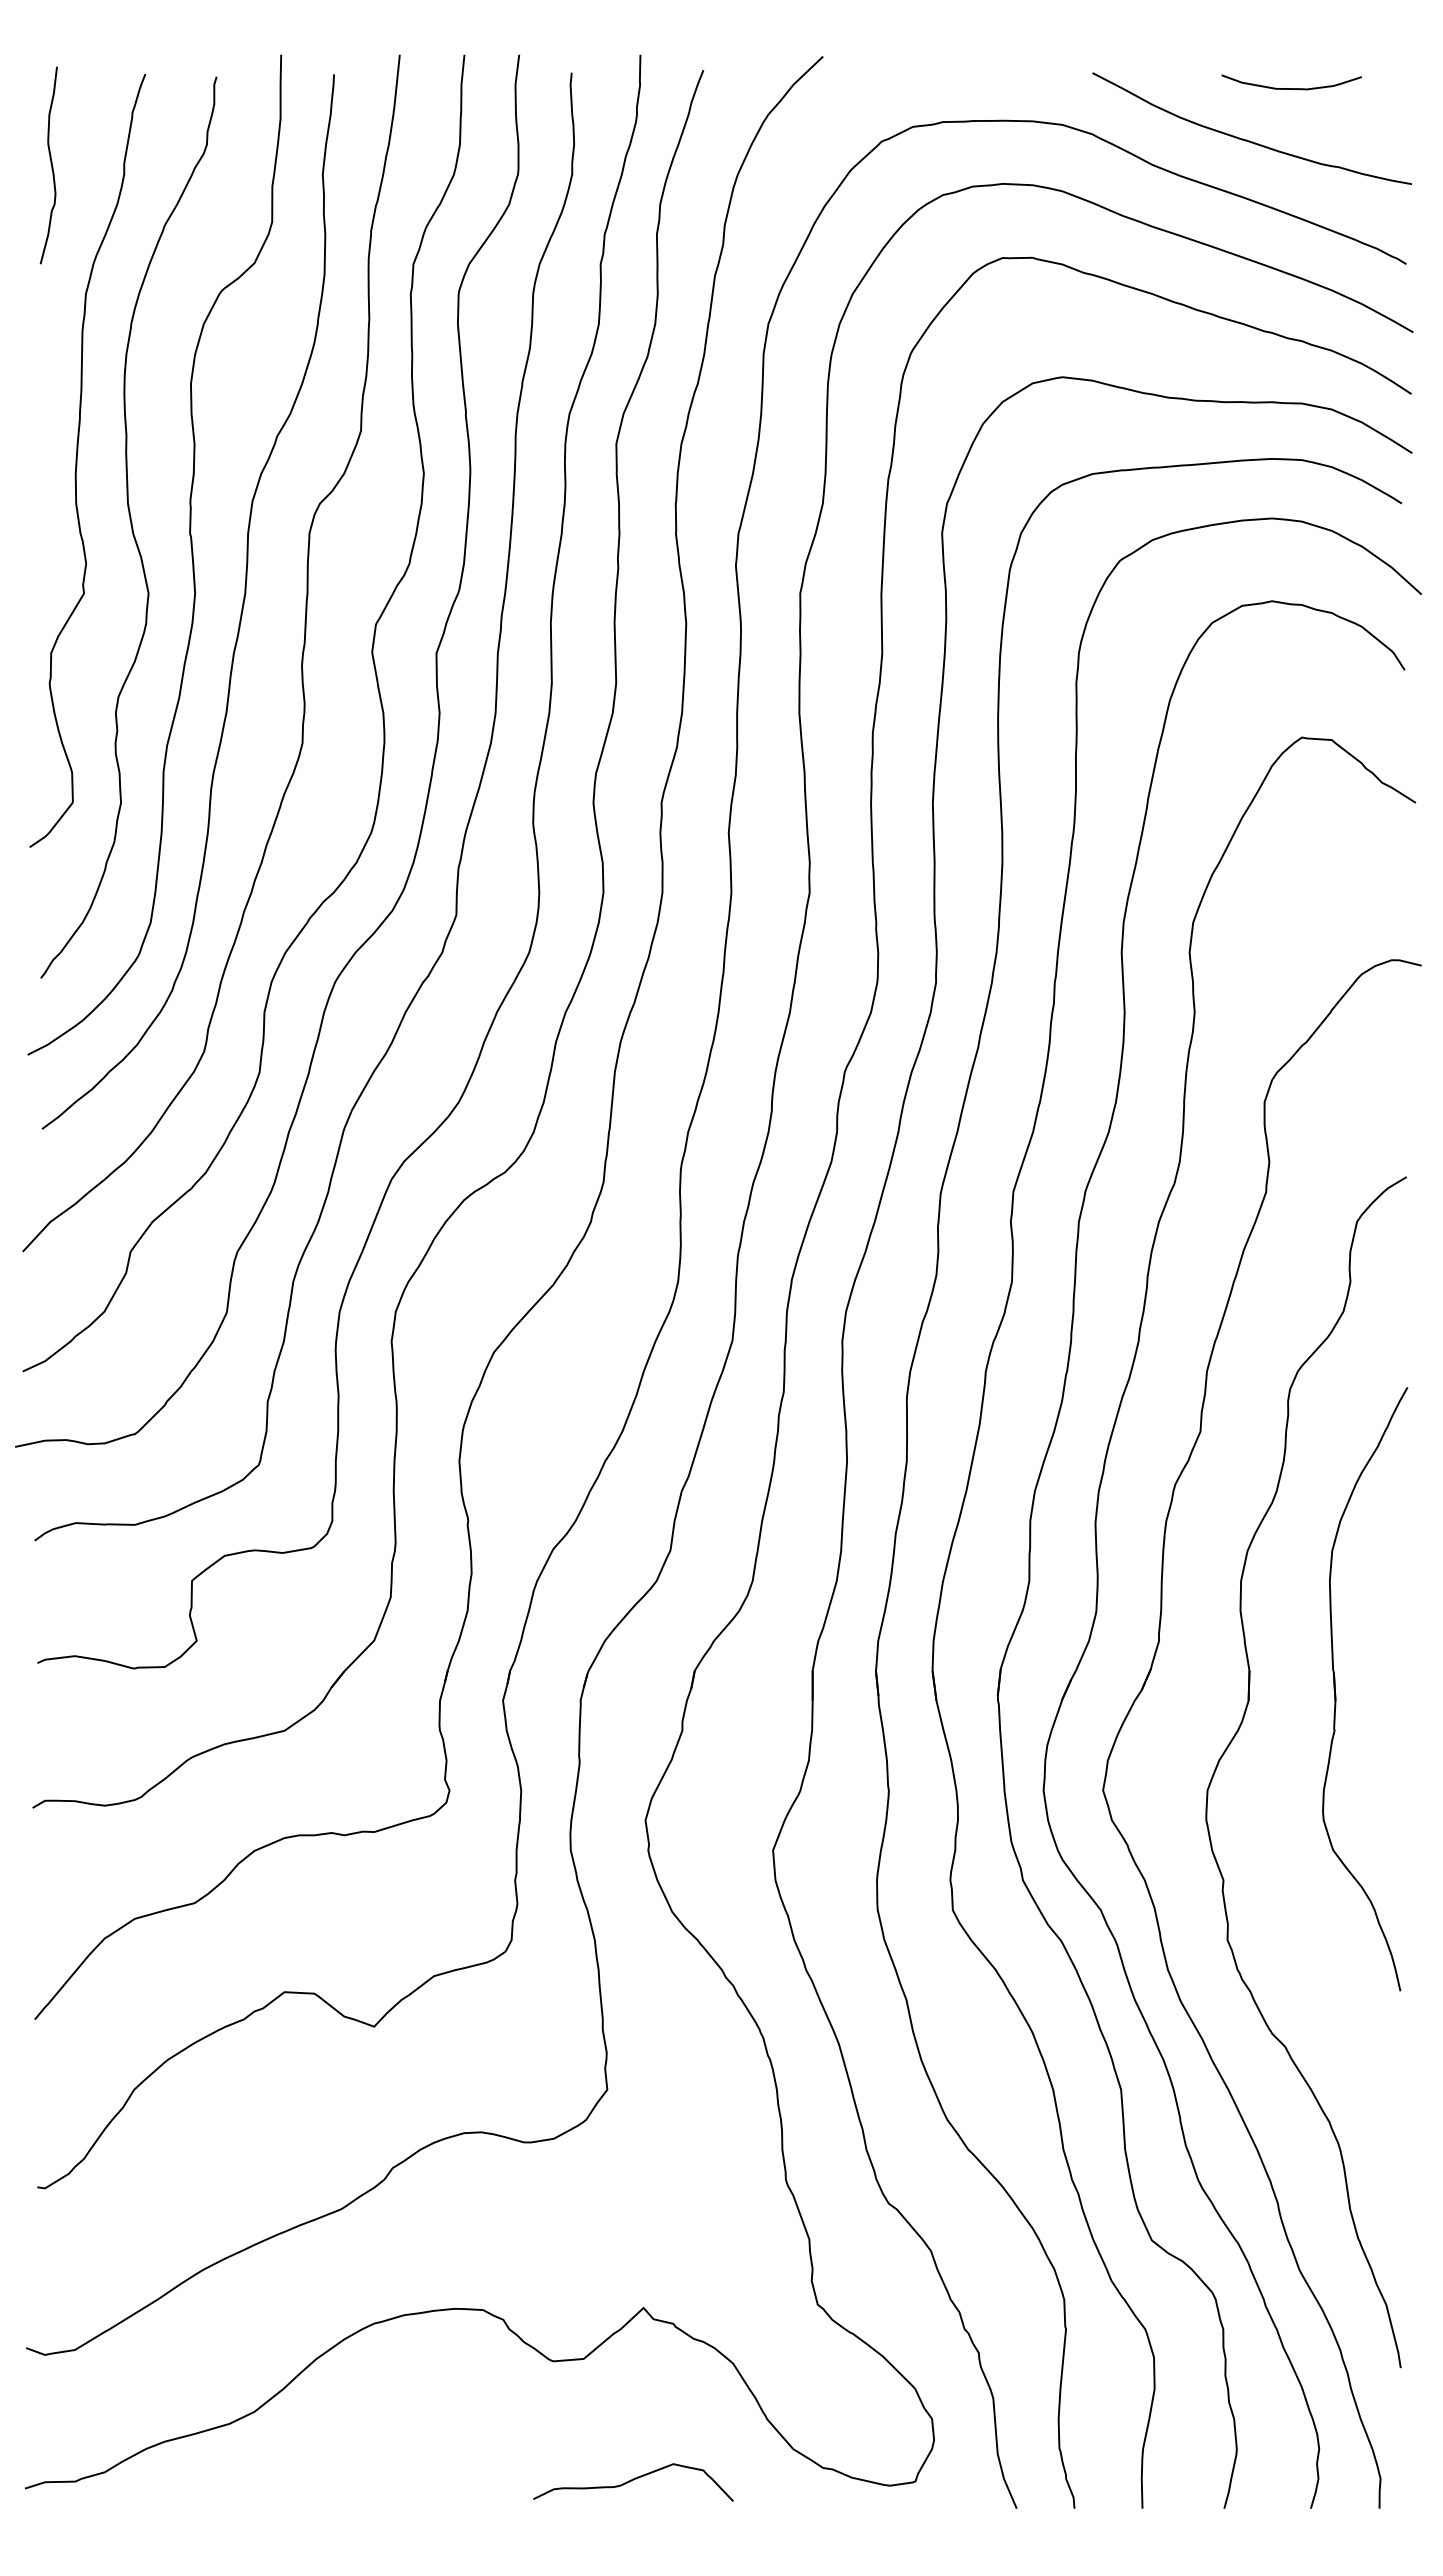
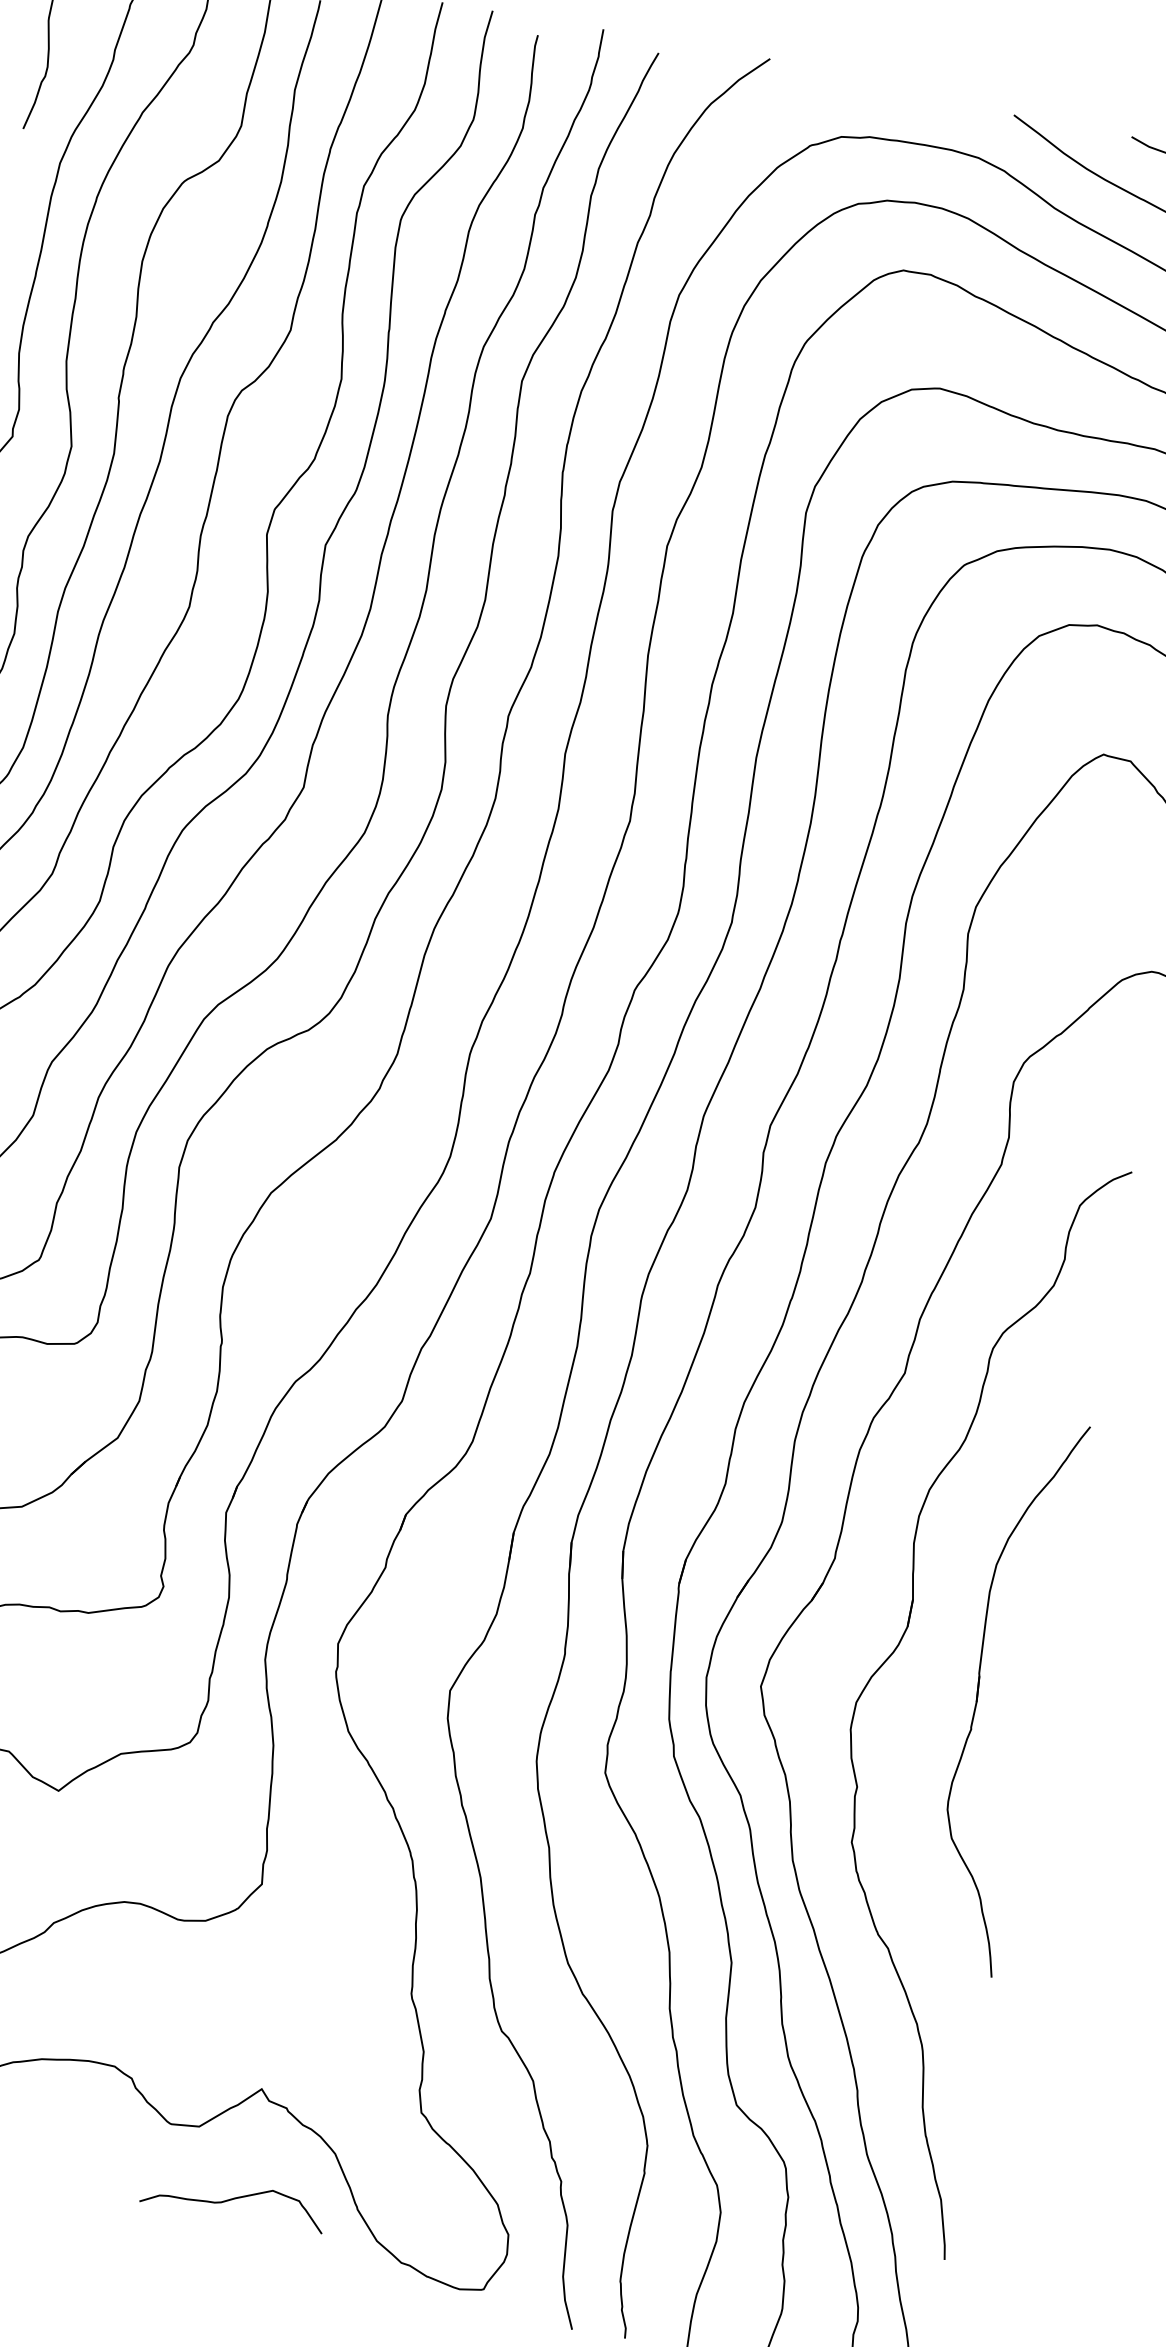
part: (1336, 1694) -> (978, 1696), moved
curve: (633, 2480) -> (233, 2199), moved

